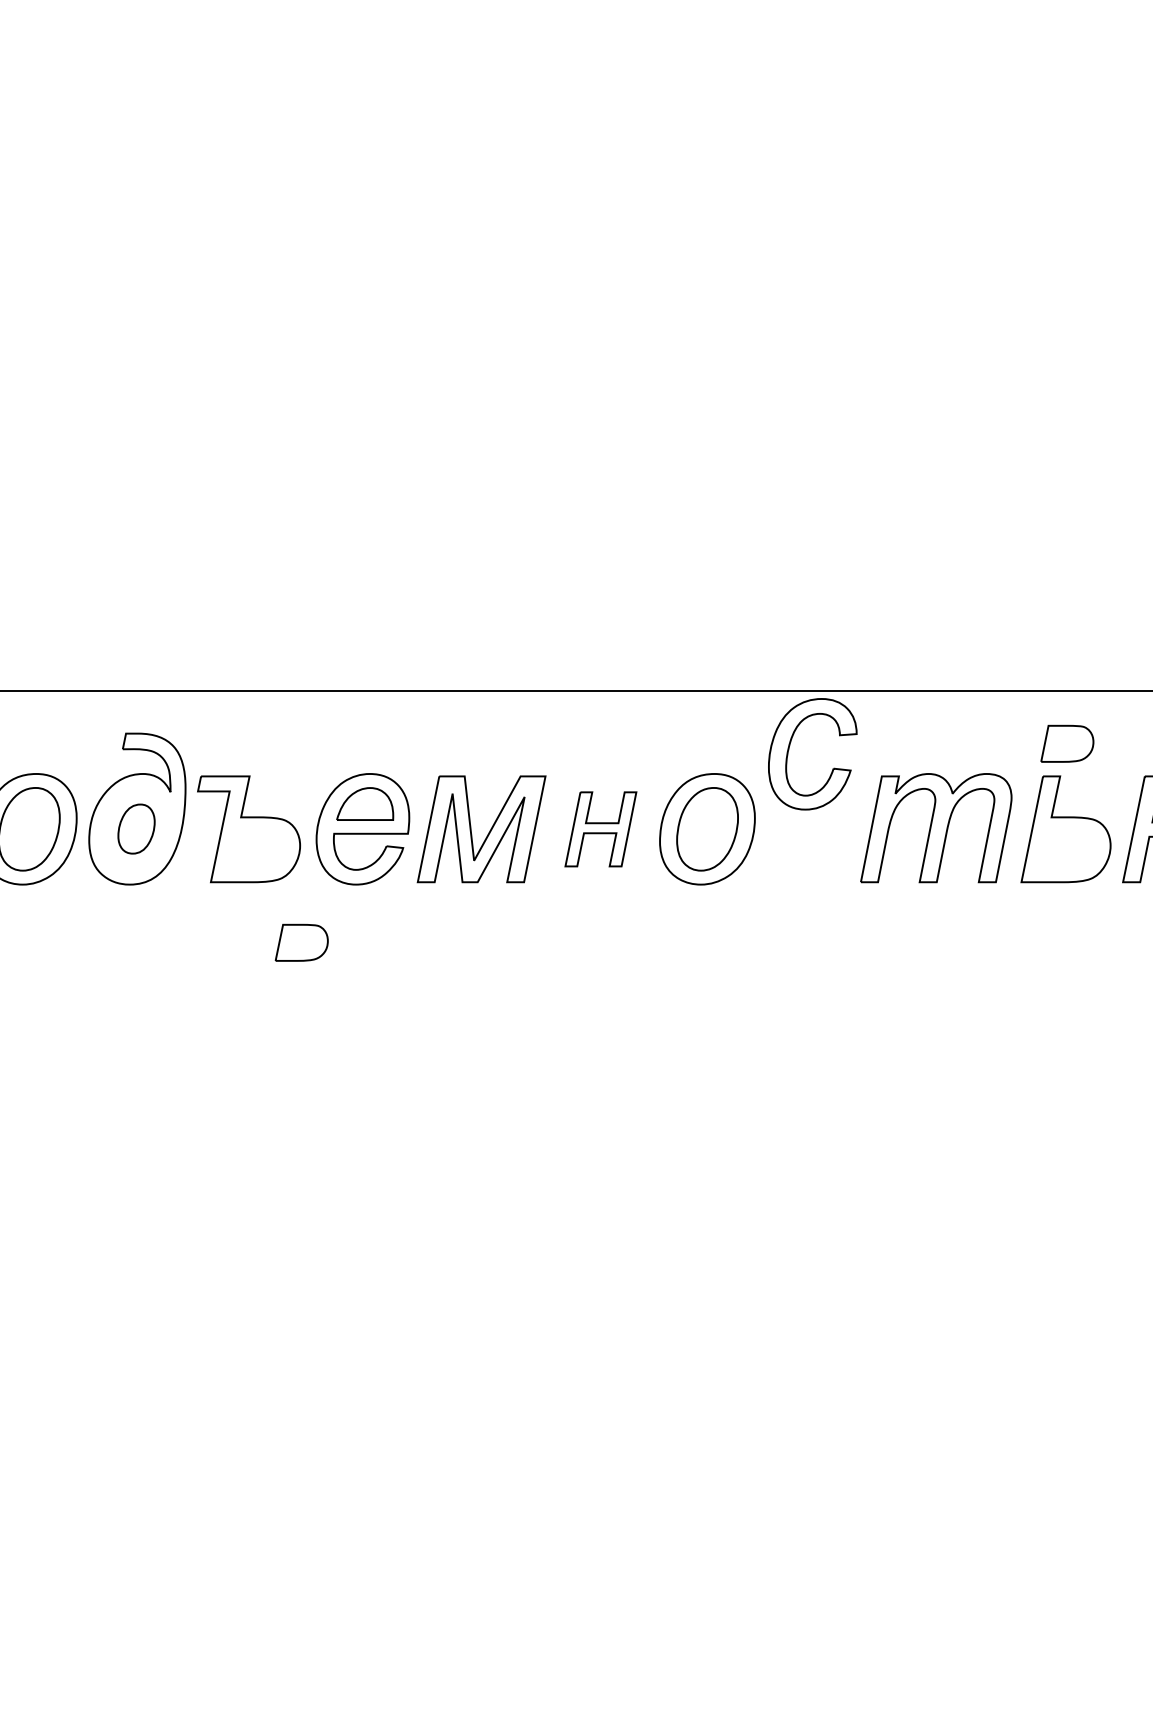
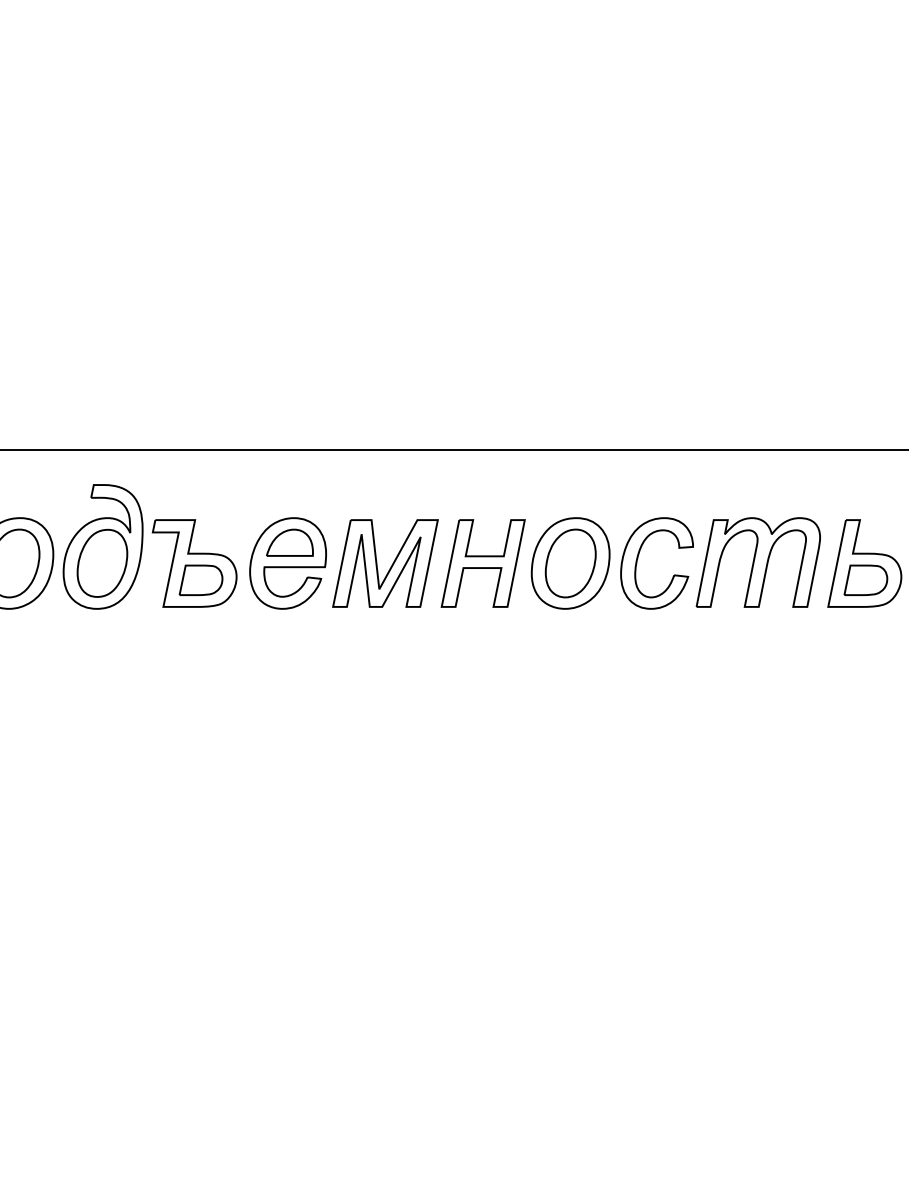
part: (1067, 743) -> (865, 580), moved
part: (789, 750) -> (637, 560), moved
part: (136, 828) -> (102, 562), size x1.67
part: (600, 829) -> (482, 563), size x1.43
part: (301, 942) -> (200, 580), moved

